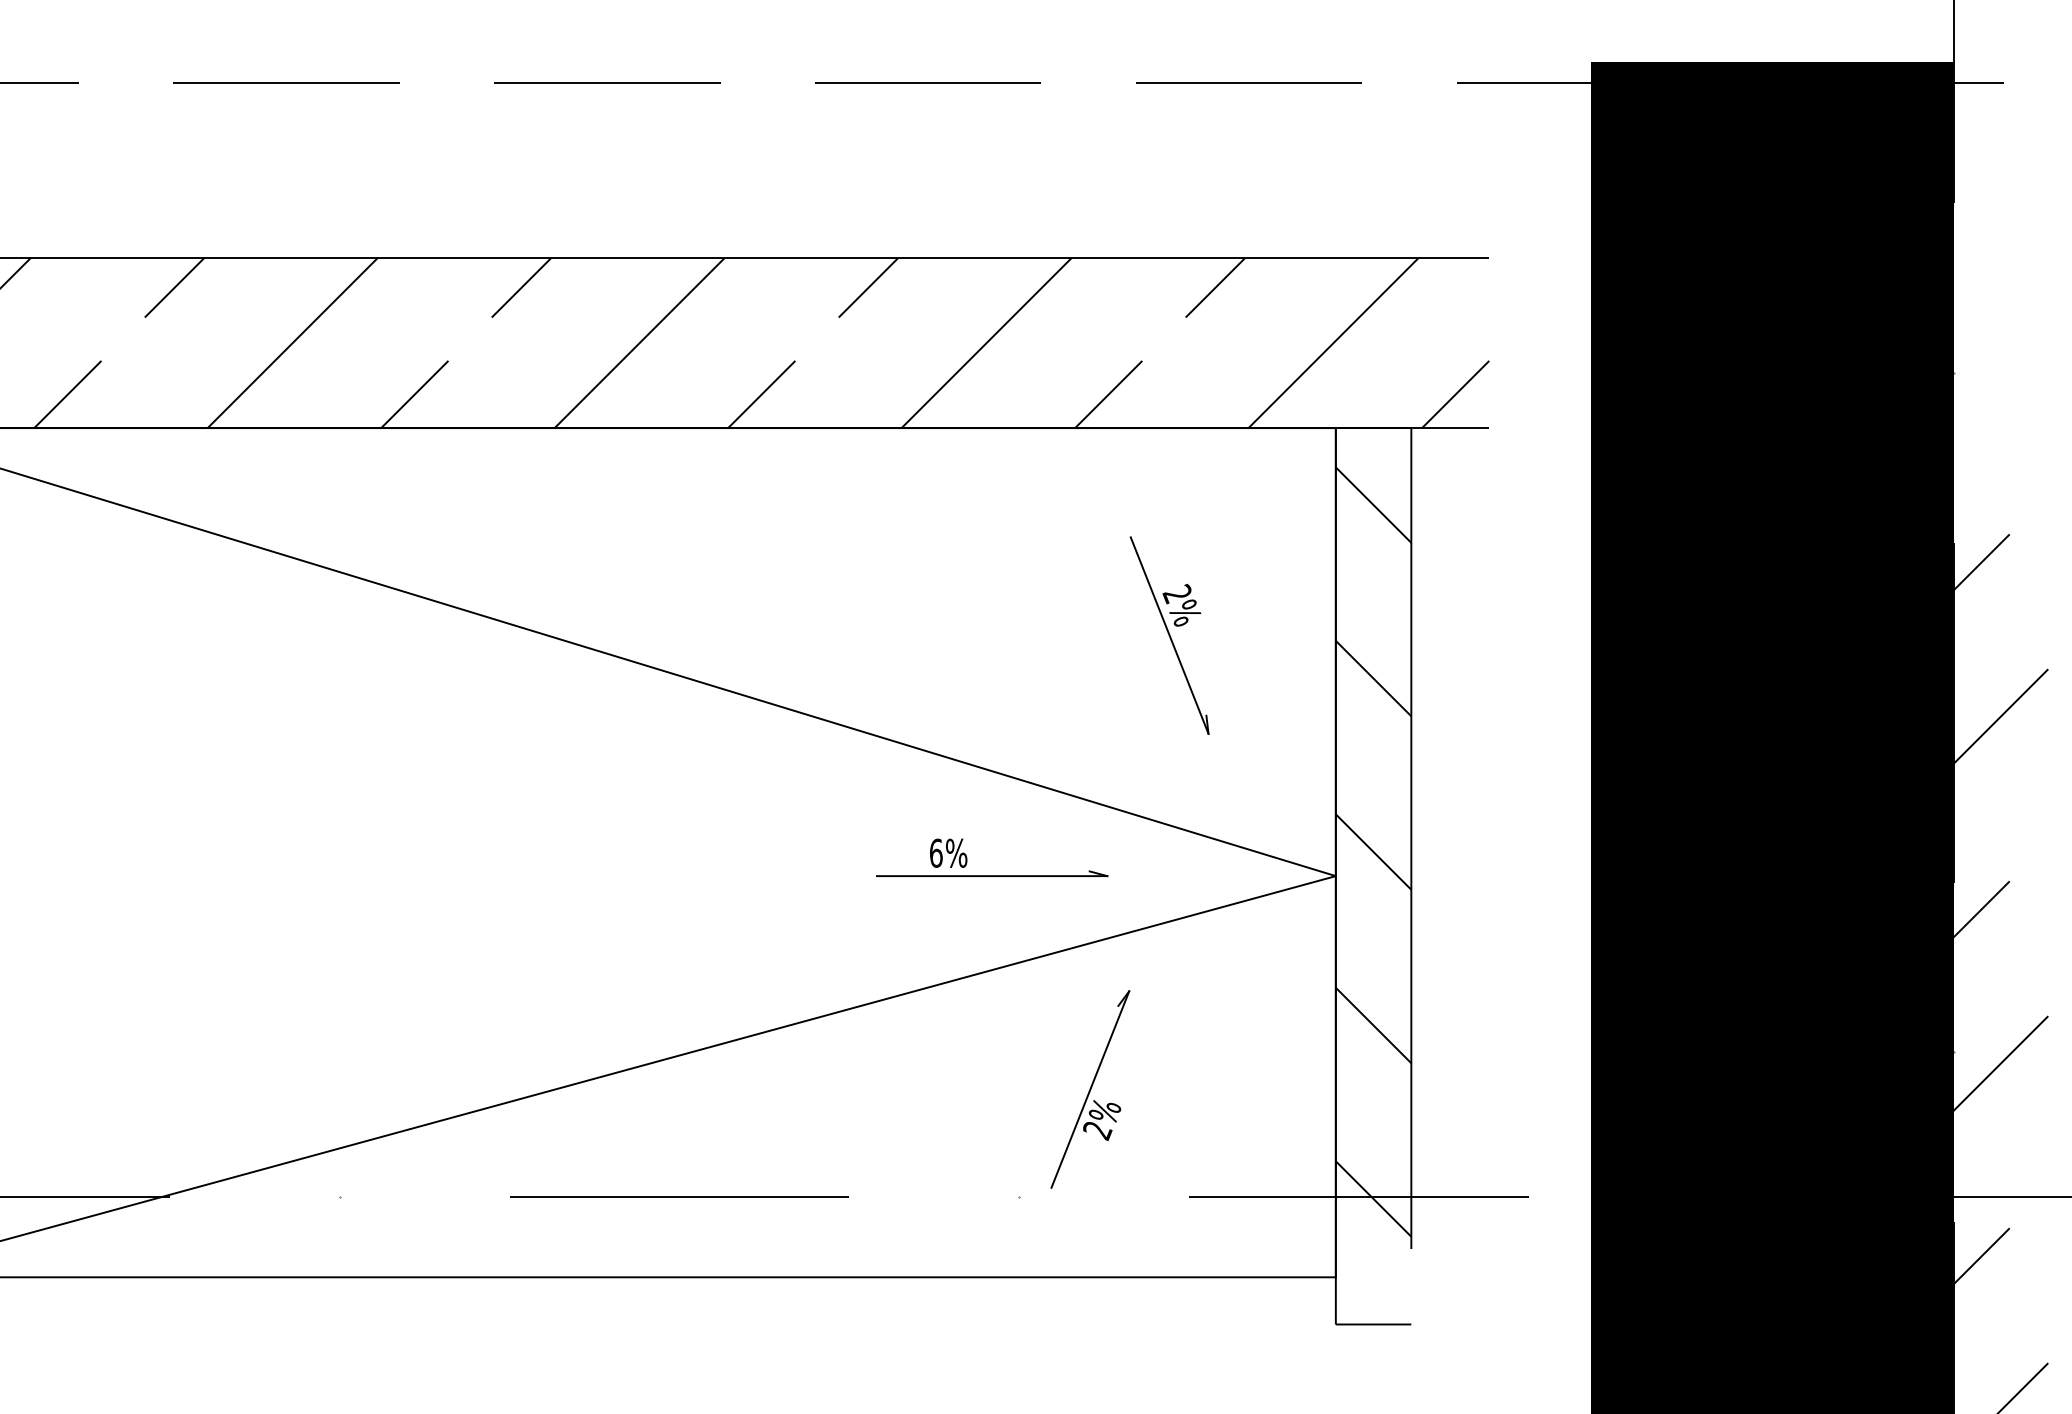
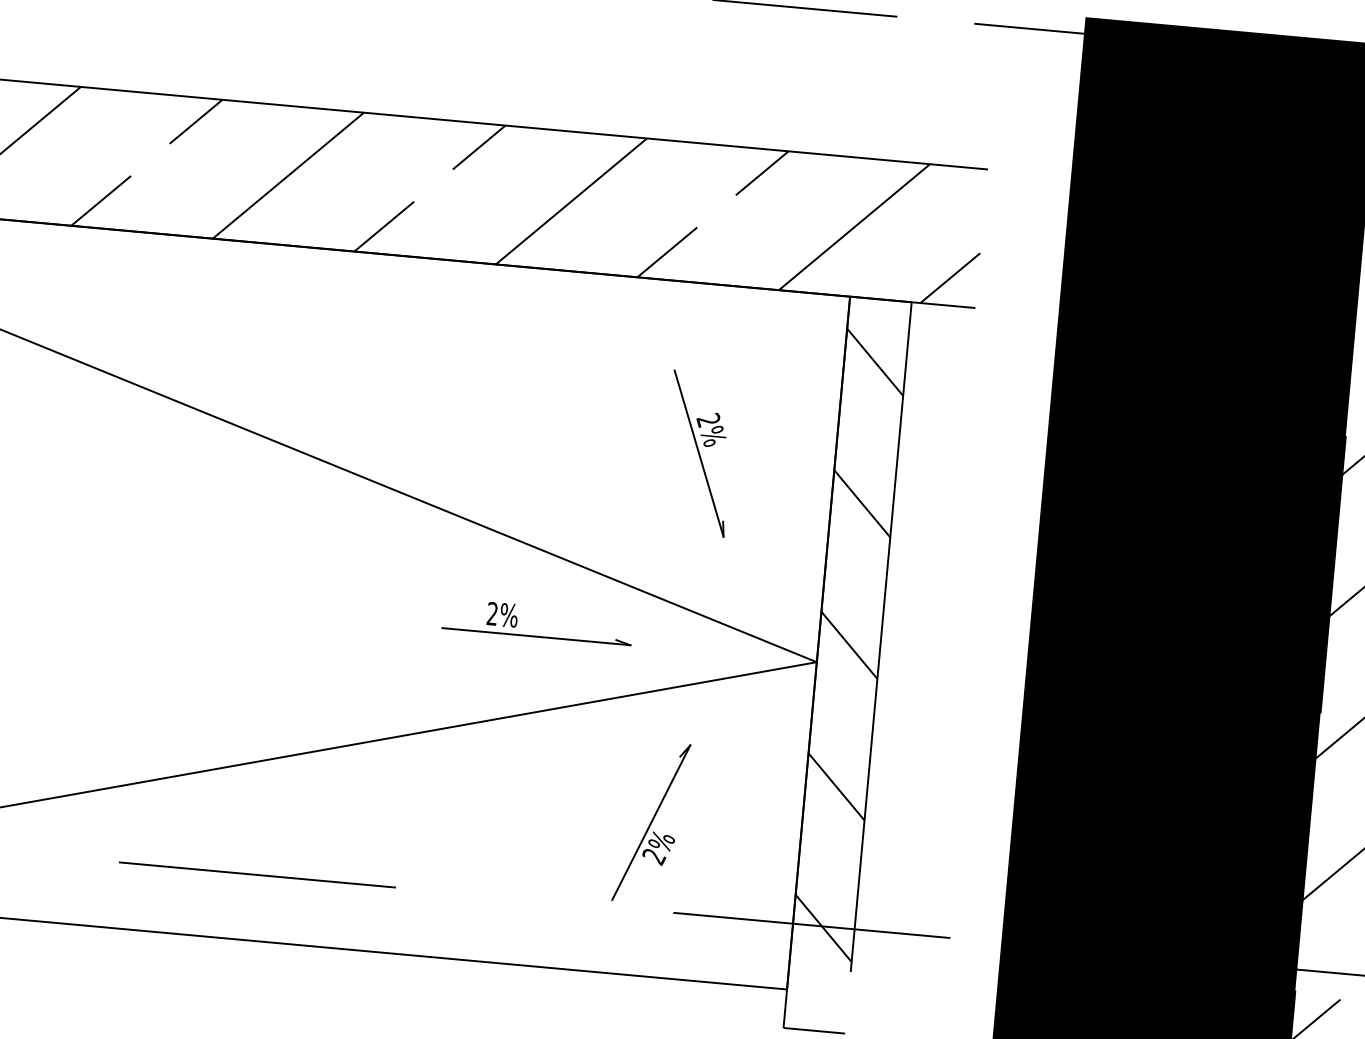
text: (936, 852) -> (492, 613), 6% -> 2%
part: (1090, 1089) -> (651, 822), moved

